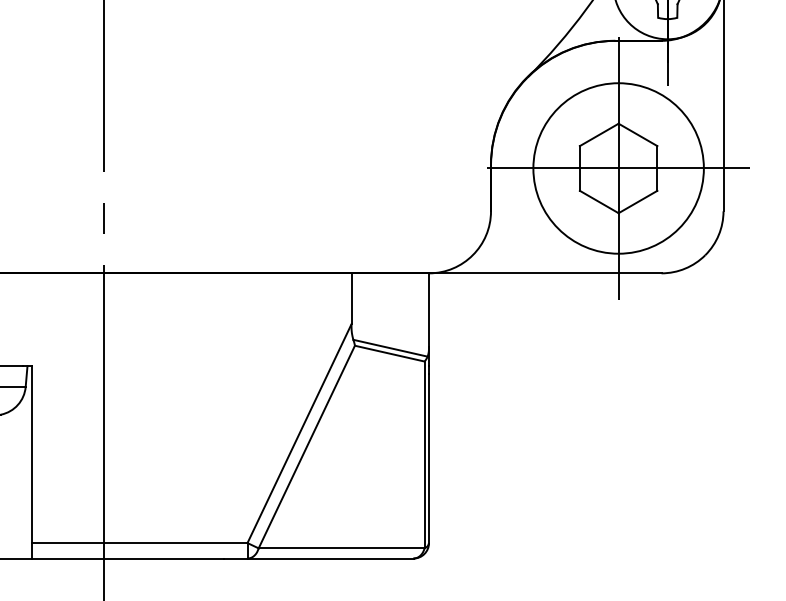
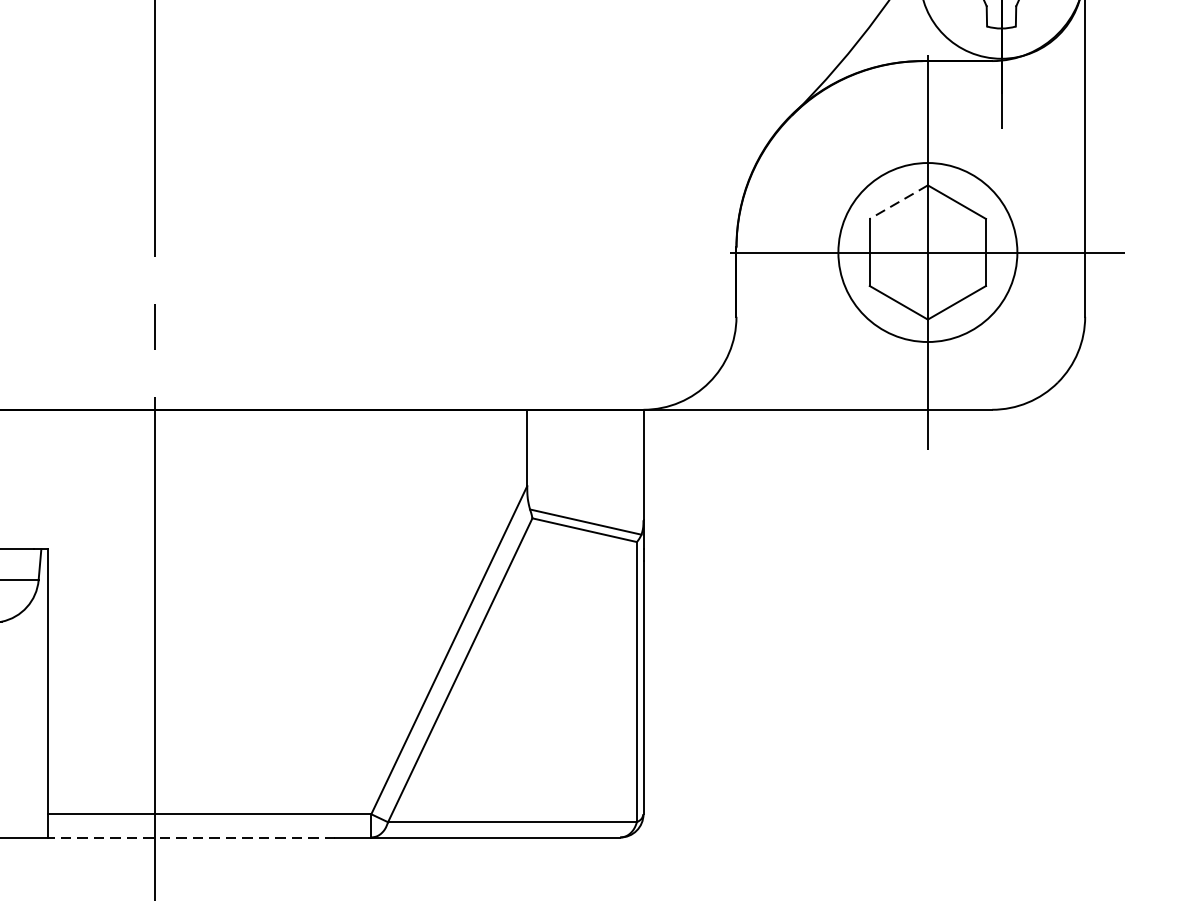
line: (598, 135) -> (897, 203), solid -> dashed
circle: (618, 168) -> (927, 252), size x0.7
line: (127, 558) -> (191, 837), solid -> dashed

